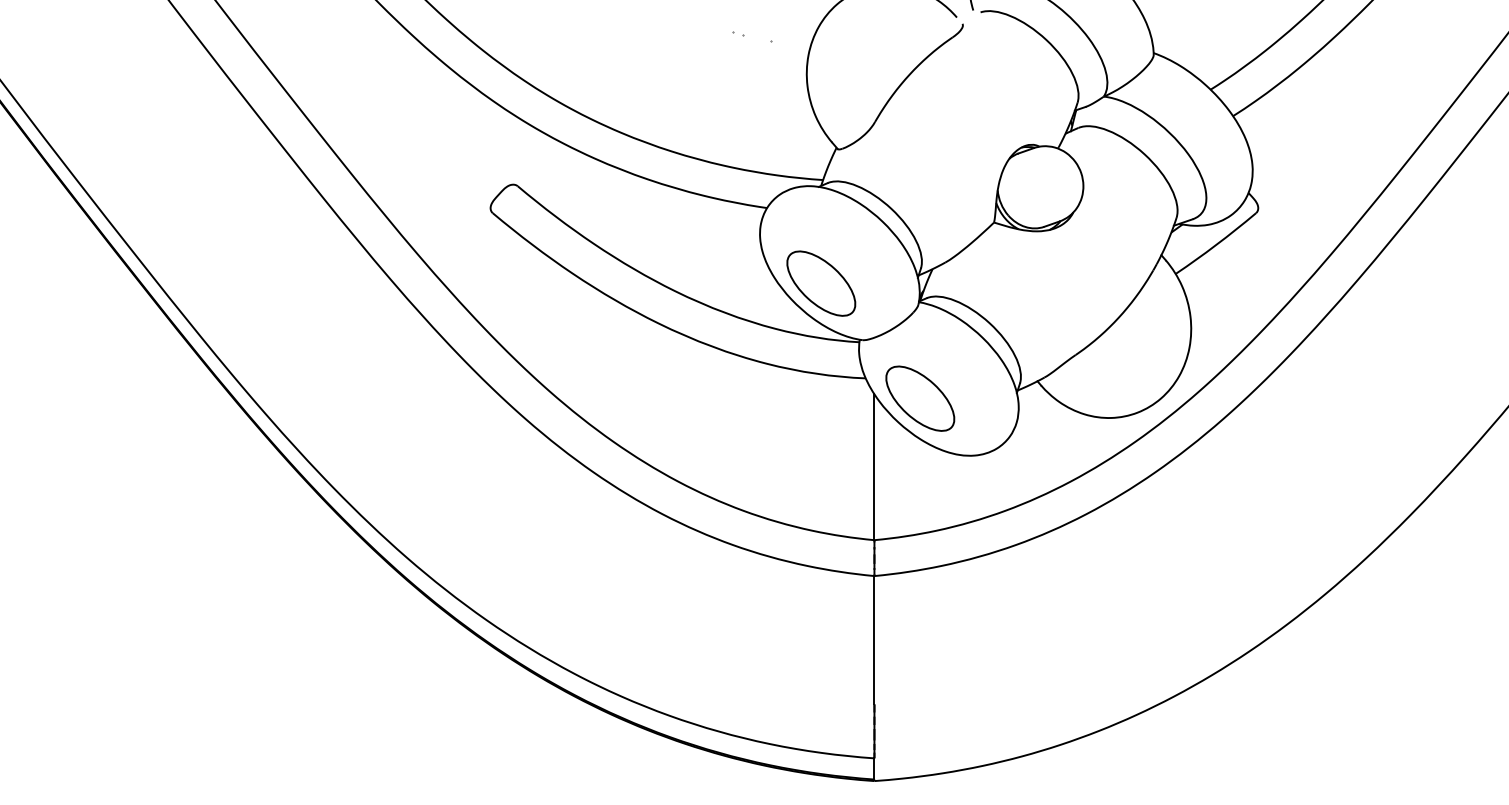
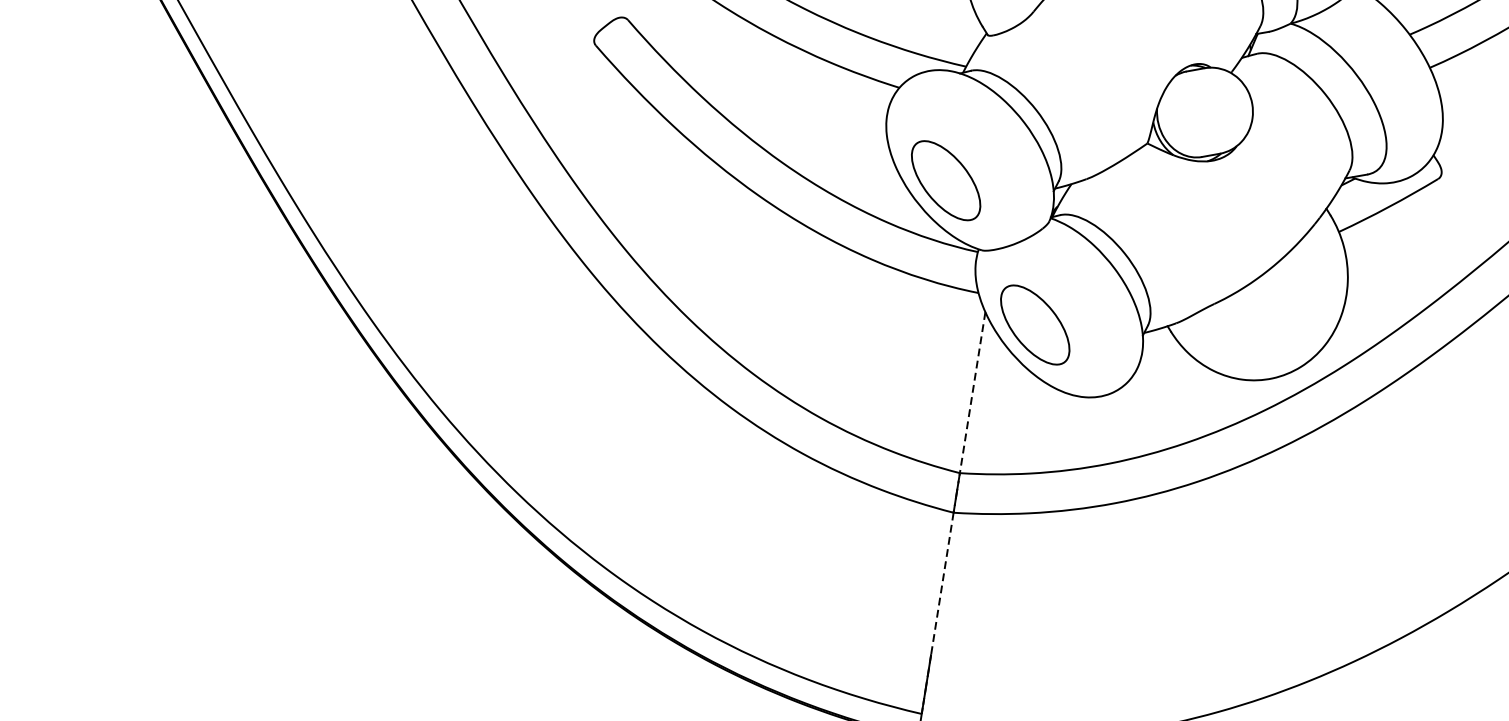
line: (874, 467) -> (972, 392), solid -> dashed
line: (874, 640) -> (942, 583), solid -> dashed

